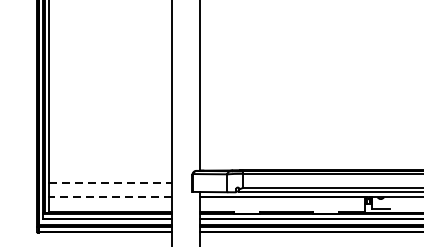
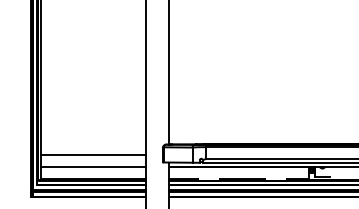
line: (110, 183) -> (93, 155), dashed -> solid
line: (109, 196) -> (92, 166), dashed -> solid

